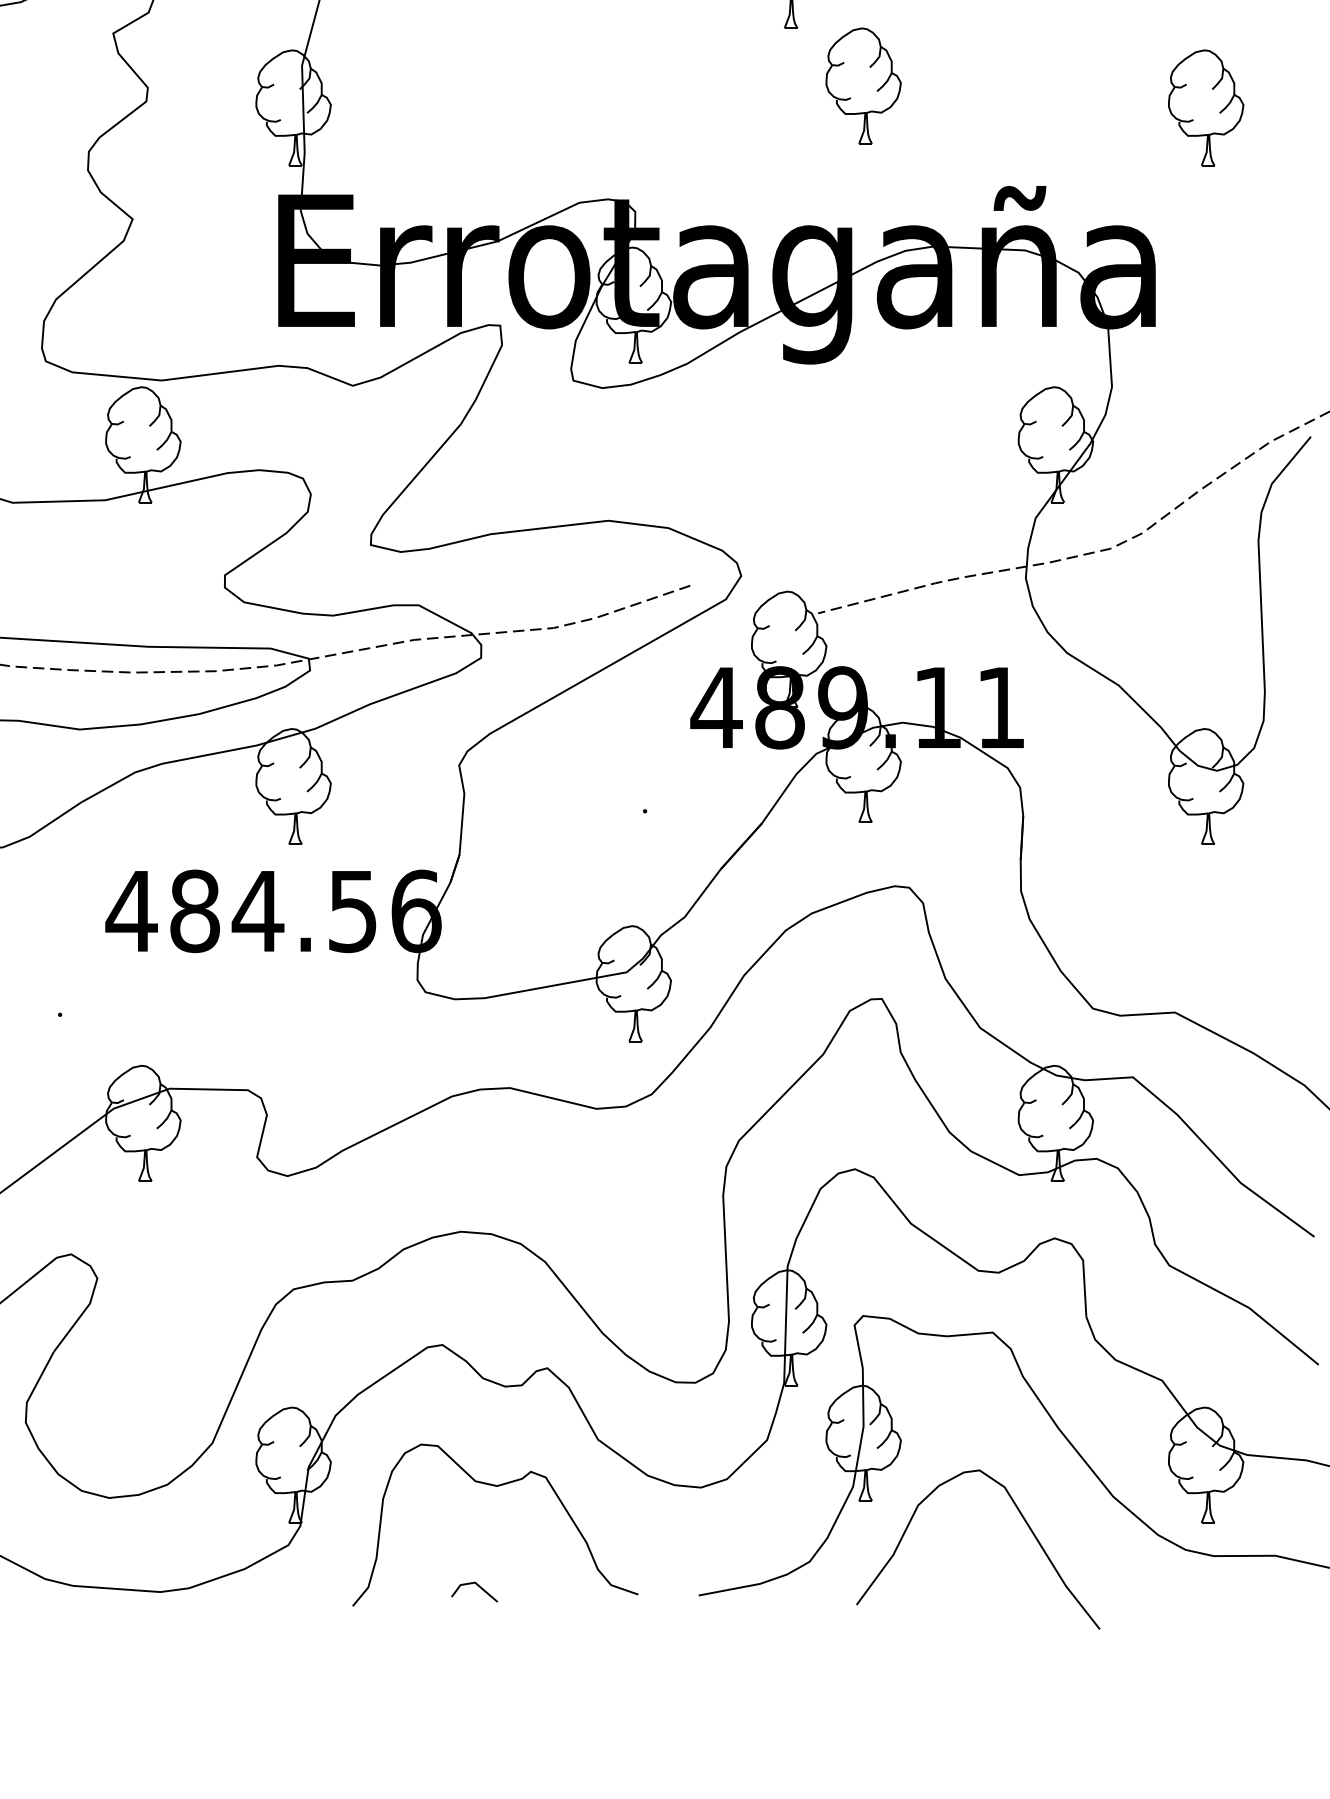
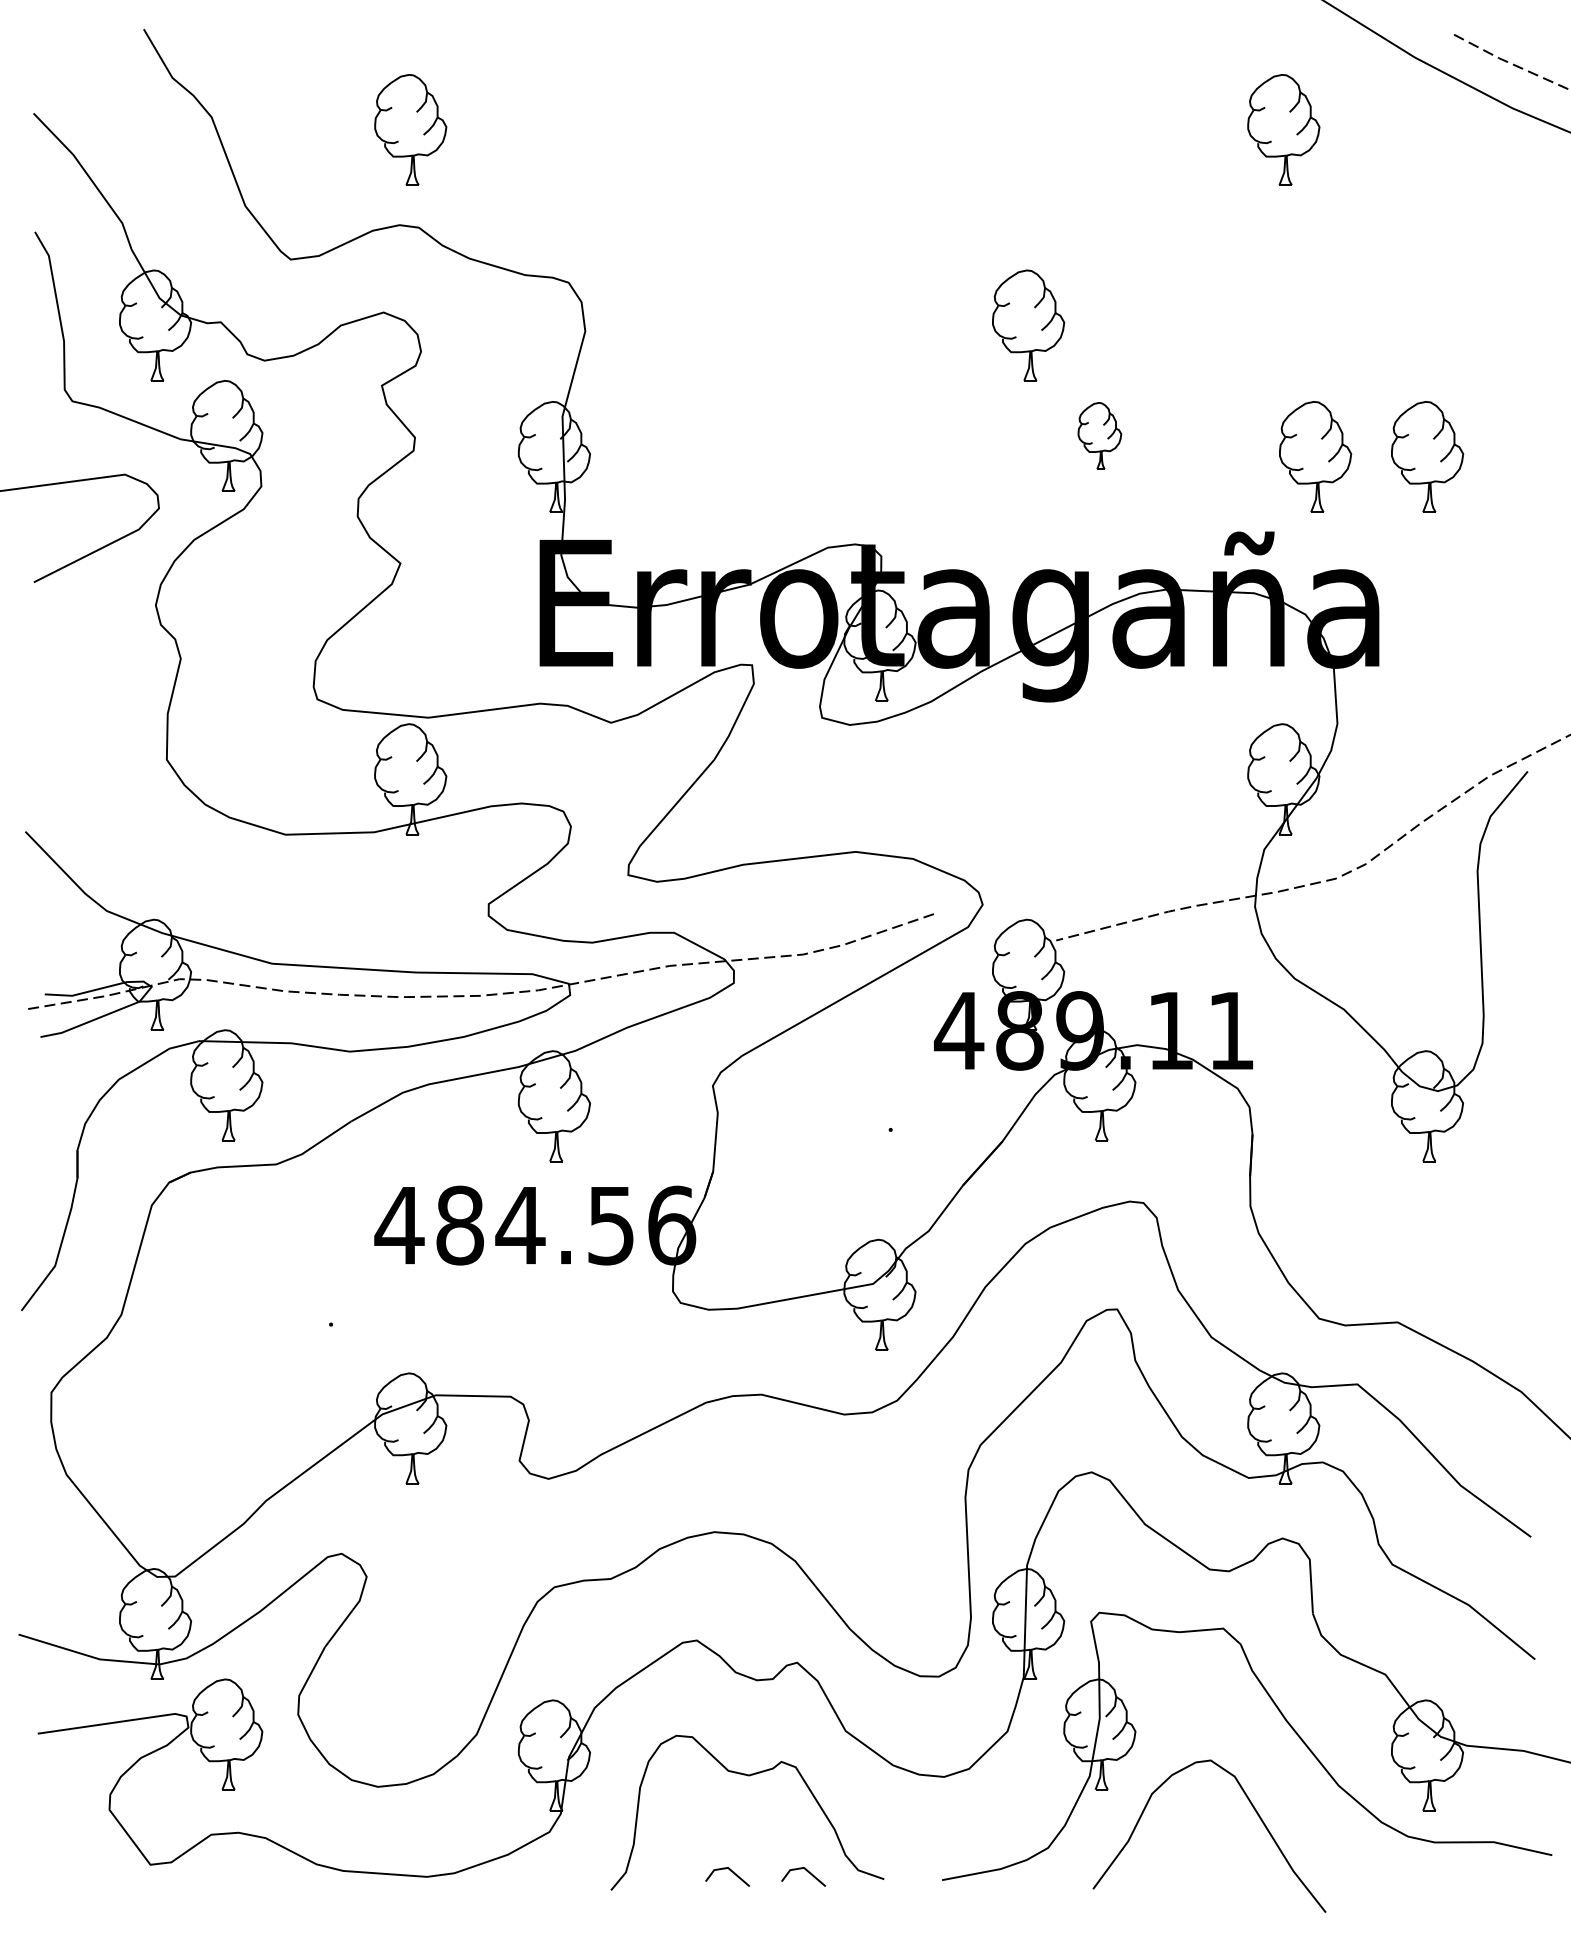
part: (863, 85) -> (1099, 435), size x0.6
part: (1089, 107) -> (1315, 456), added
line: (558, 1587) -> (807, 1872), added

